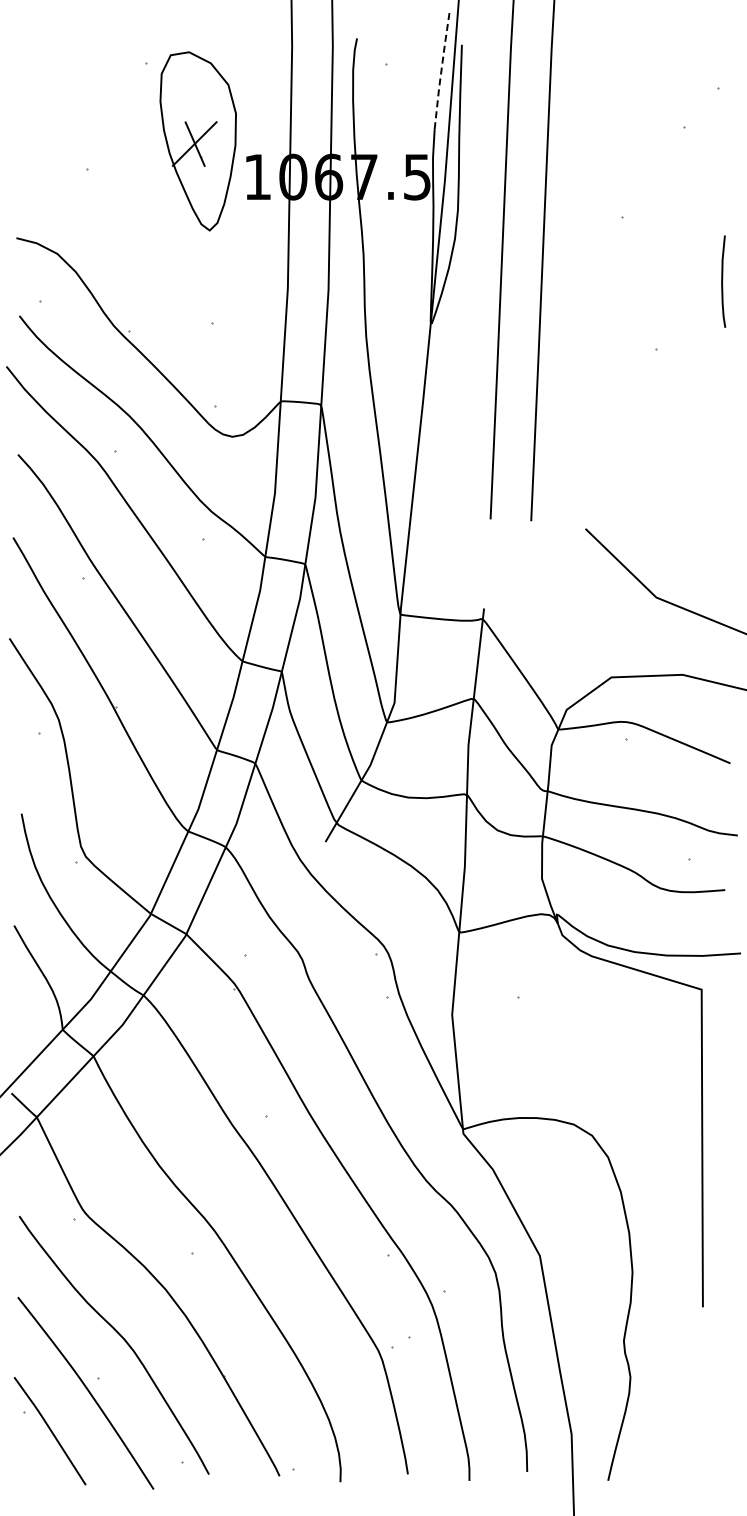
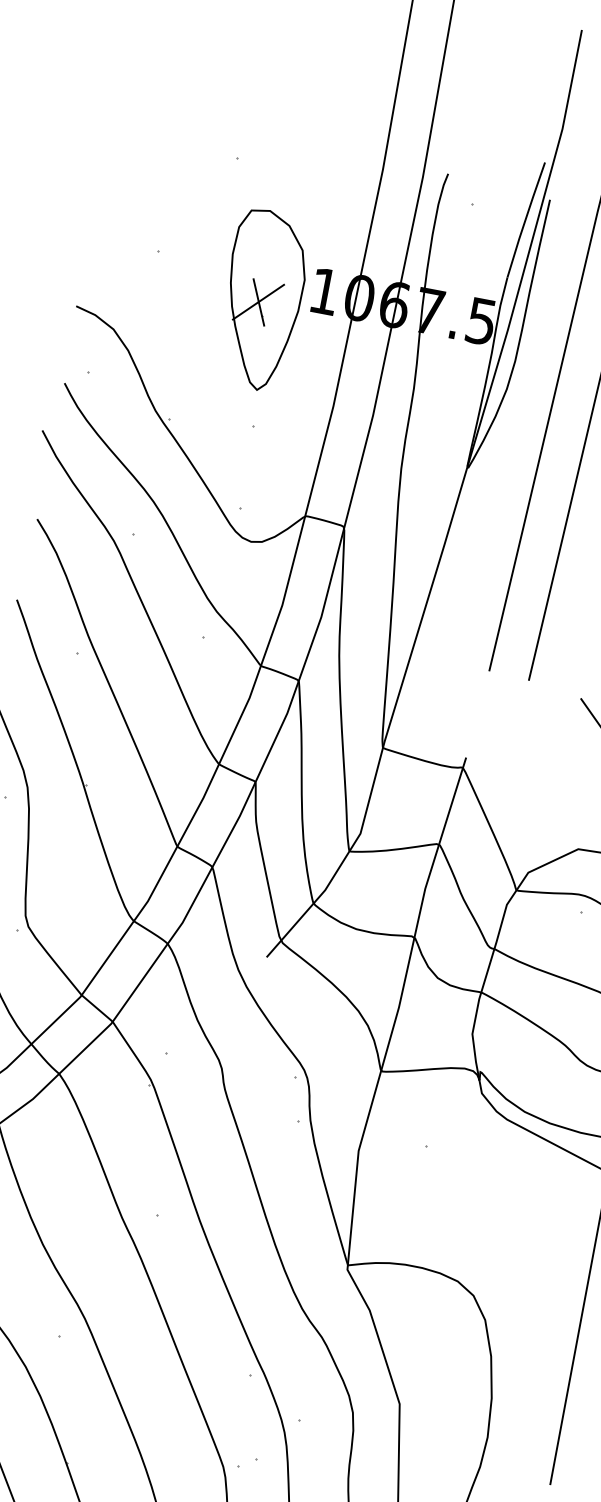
line: (441, 69) -> (525, 220), dashed -> solid
part: (197, 141) -> (261, 300), moved

